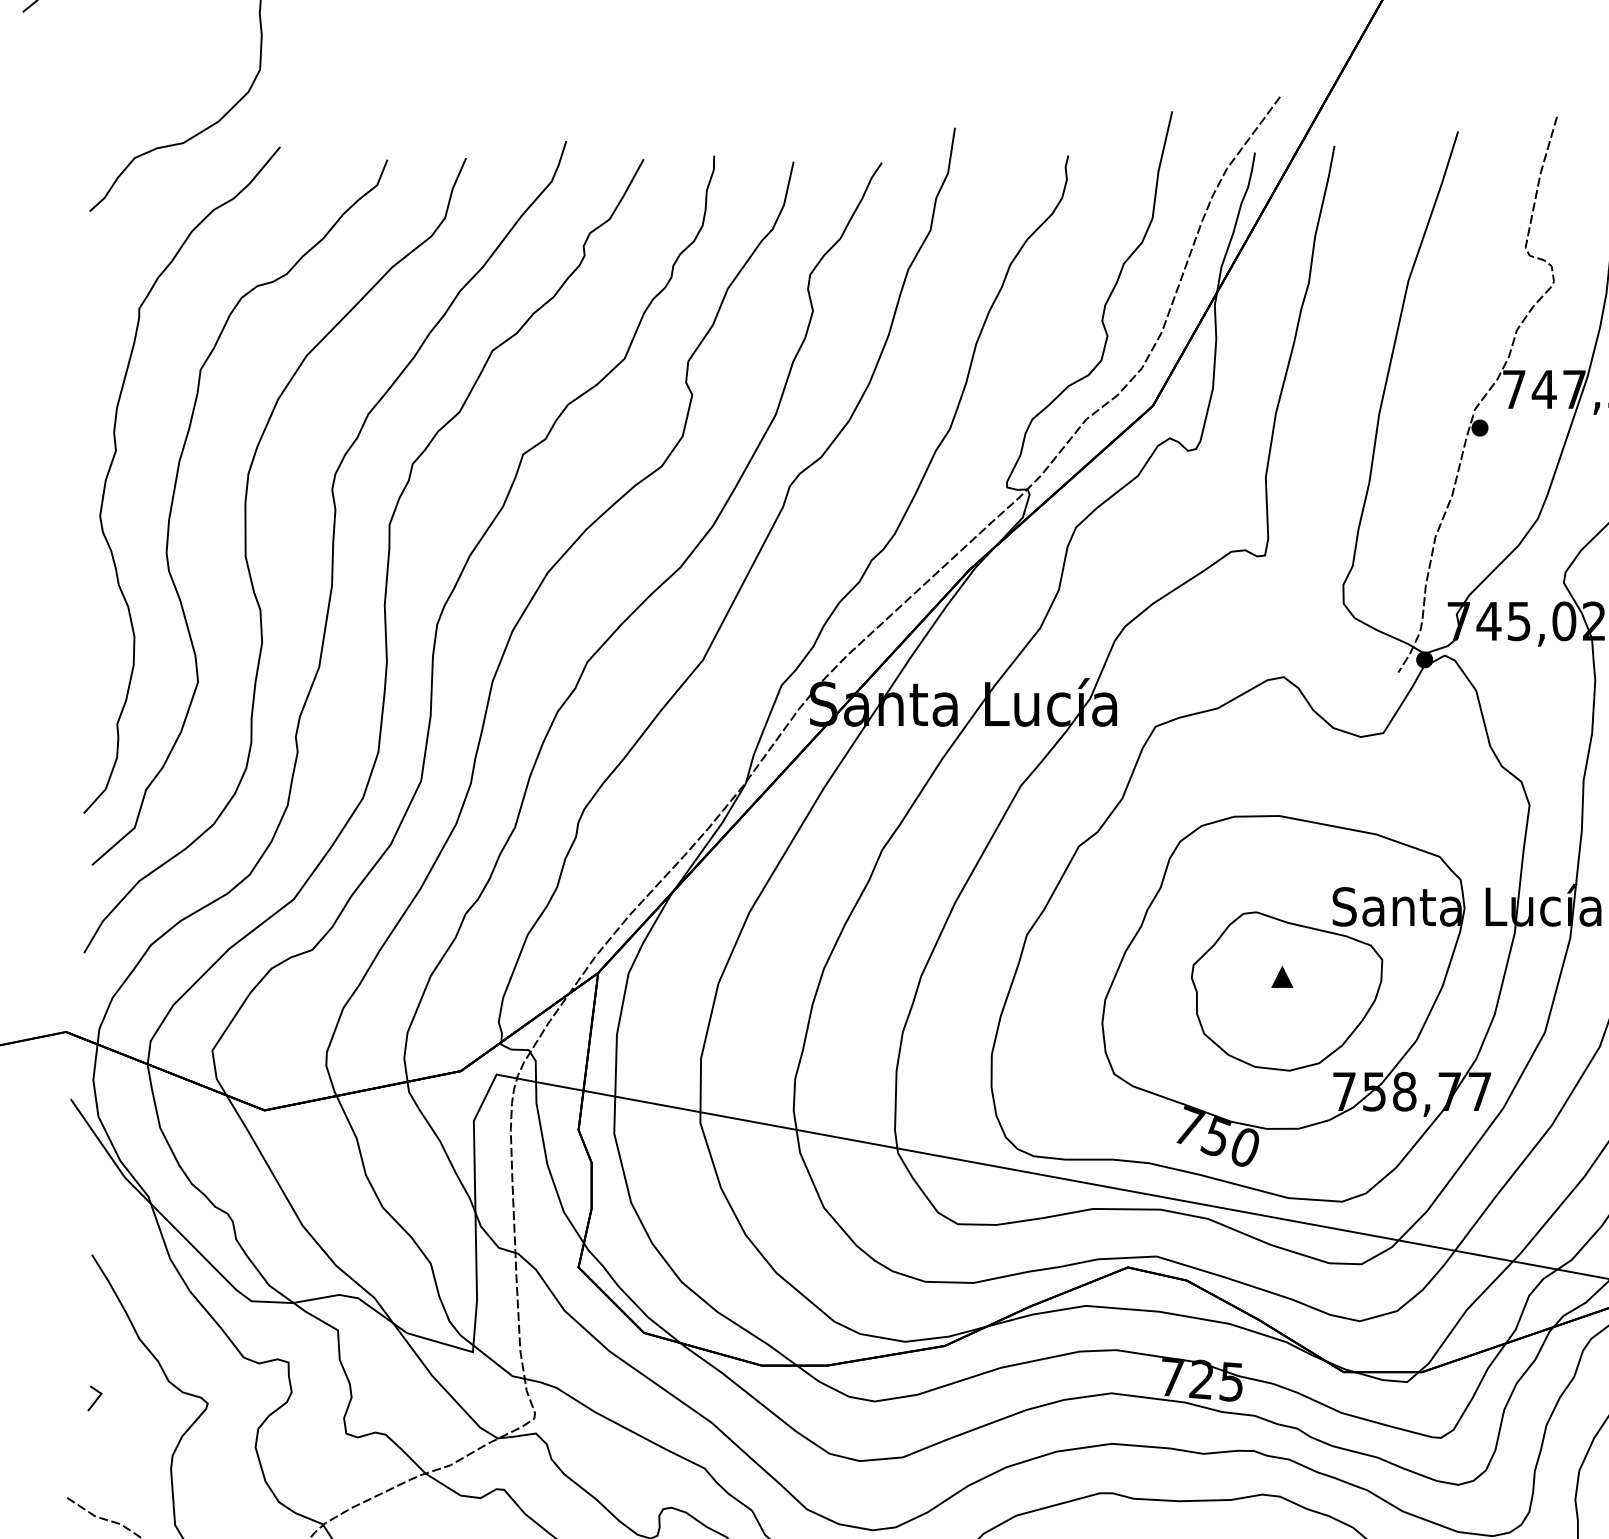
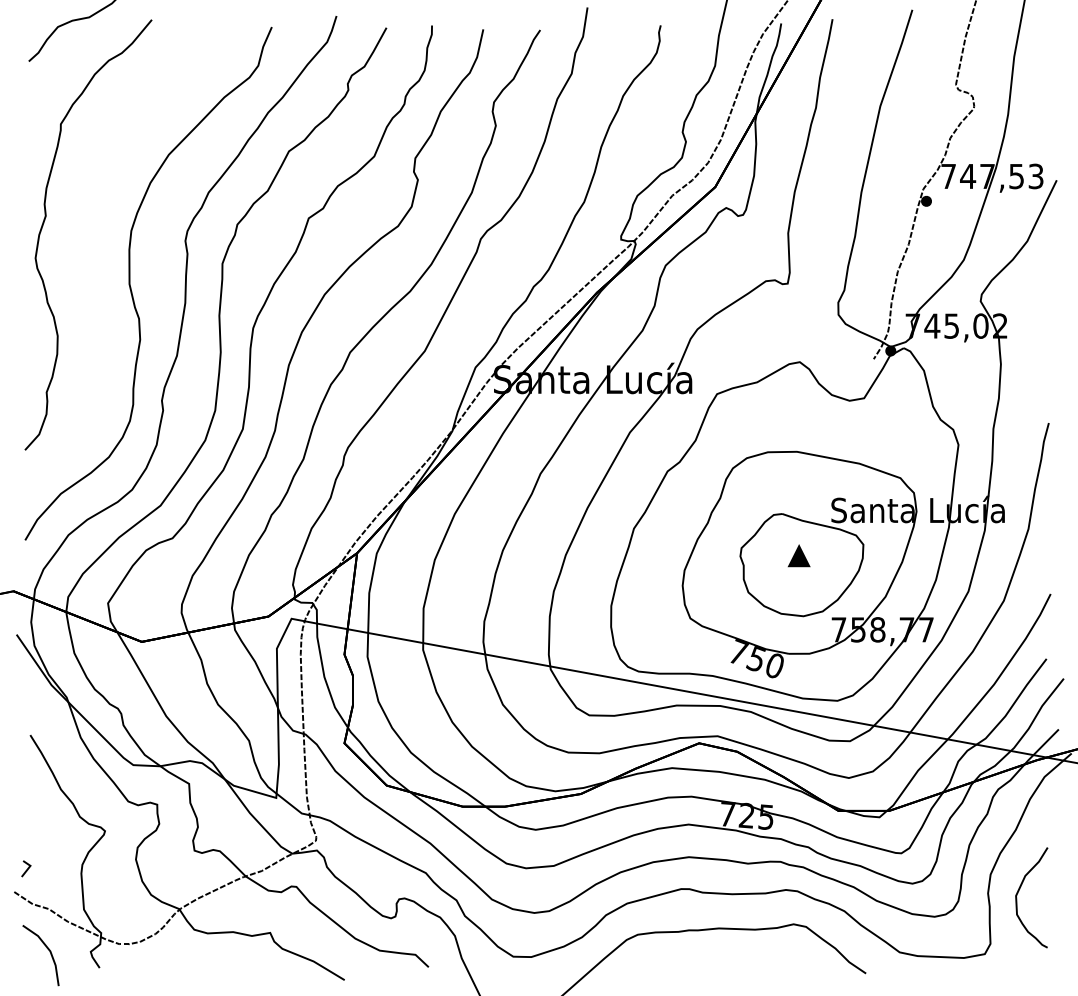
curve: (174, 501) -> (83, 248), removed
part: (1281, 976) -> (798, 555), size x1.6
line: (96, 1397) -> (27, 868), moved

